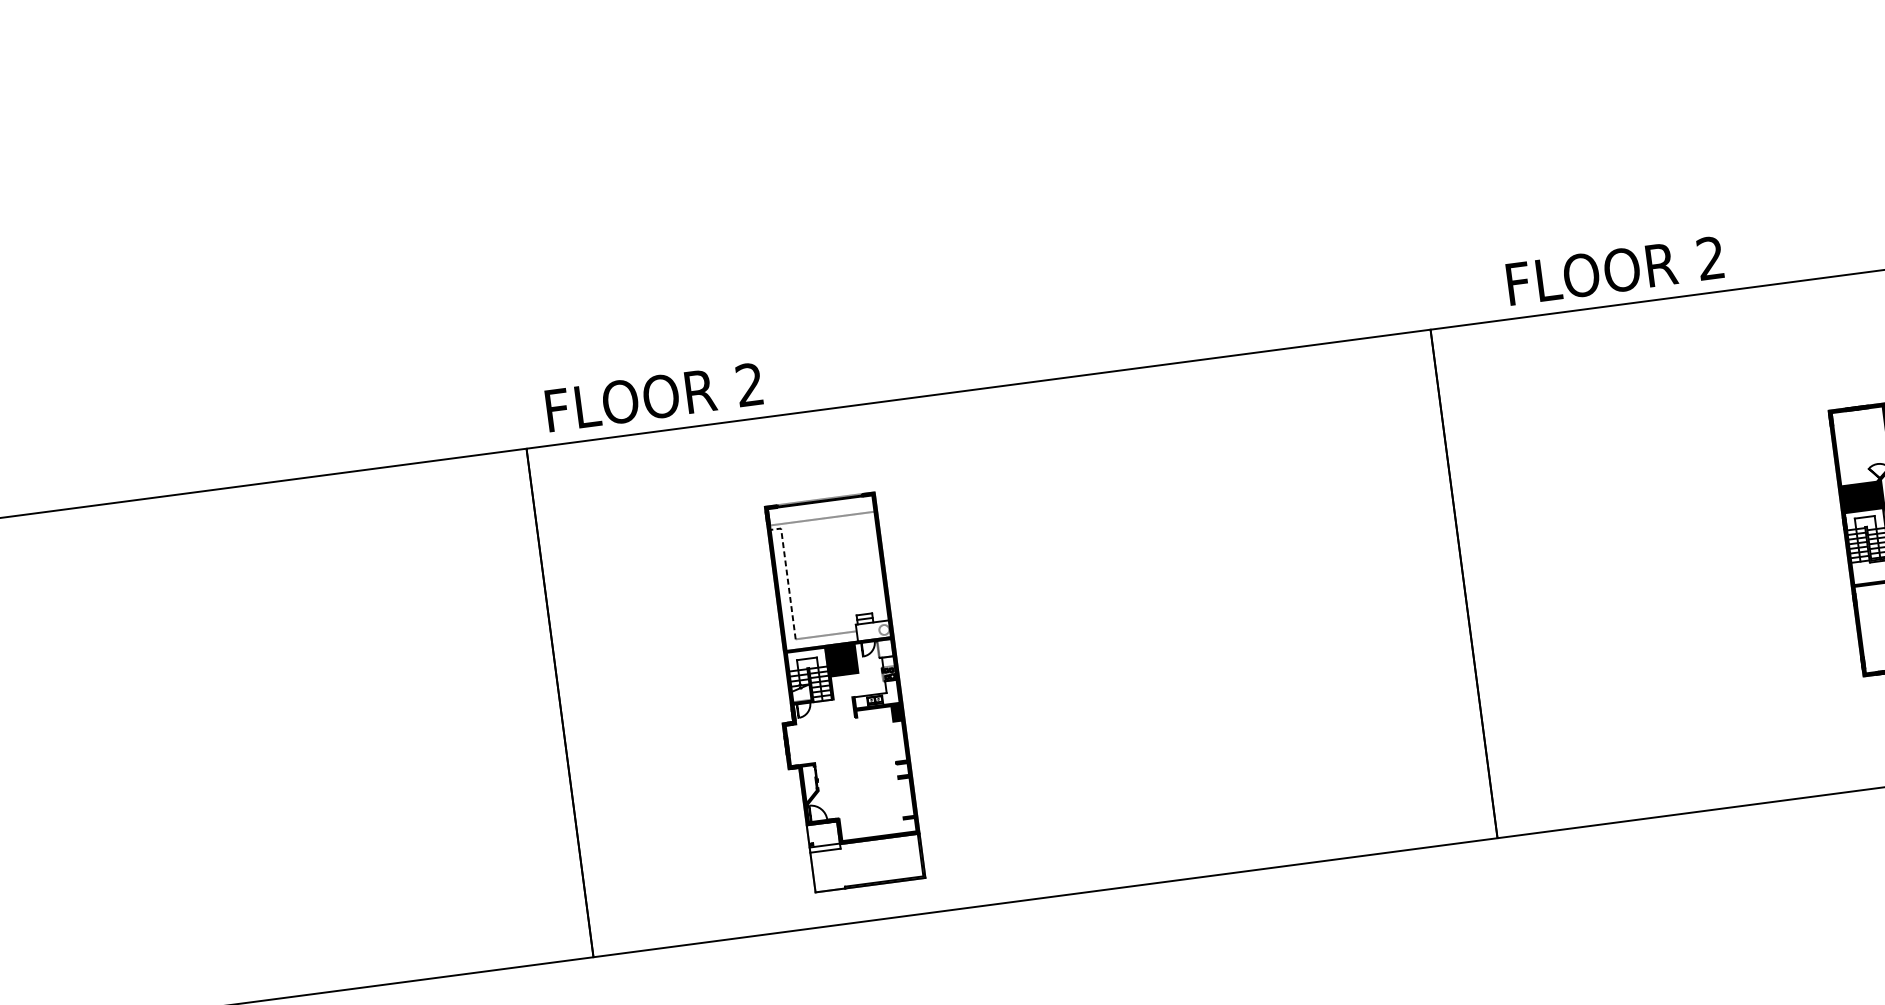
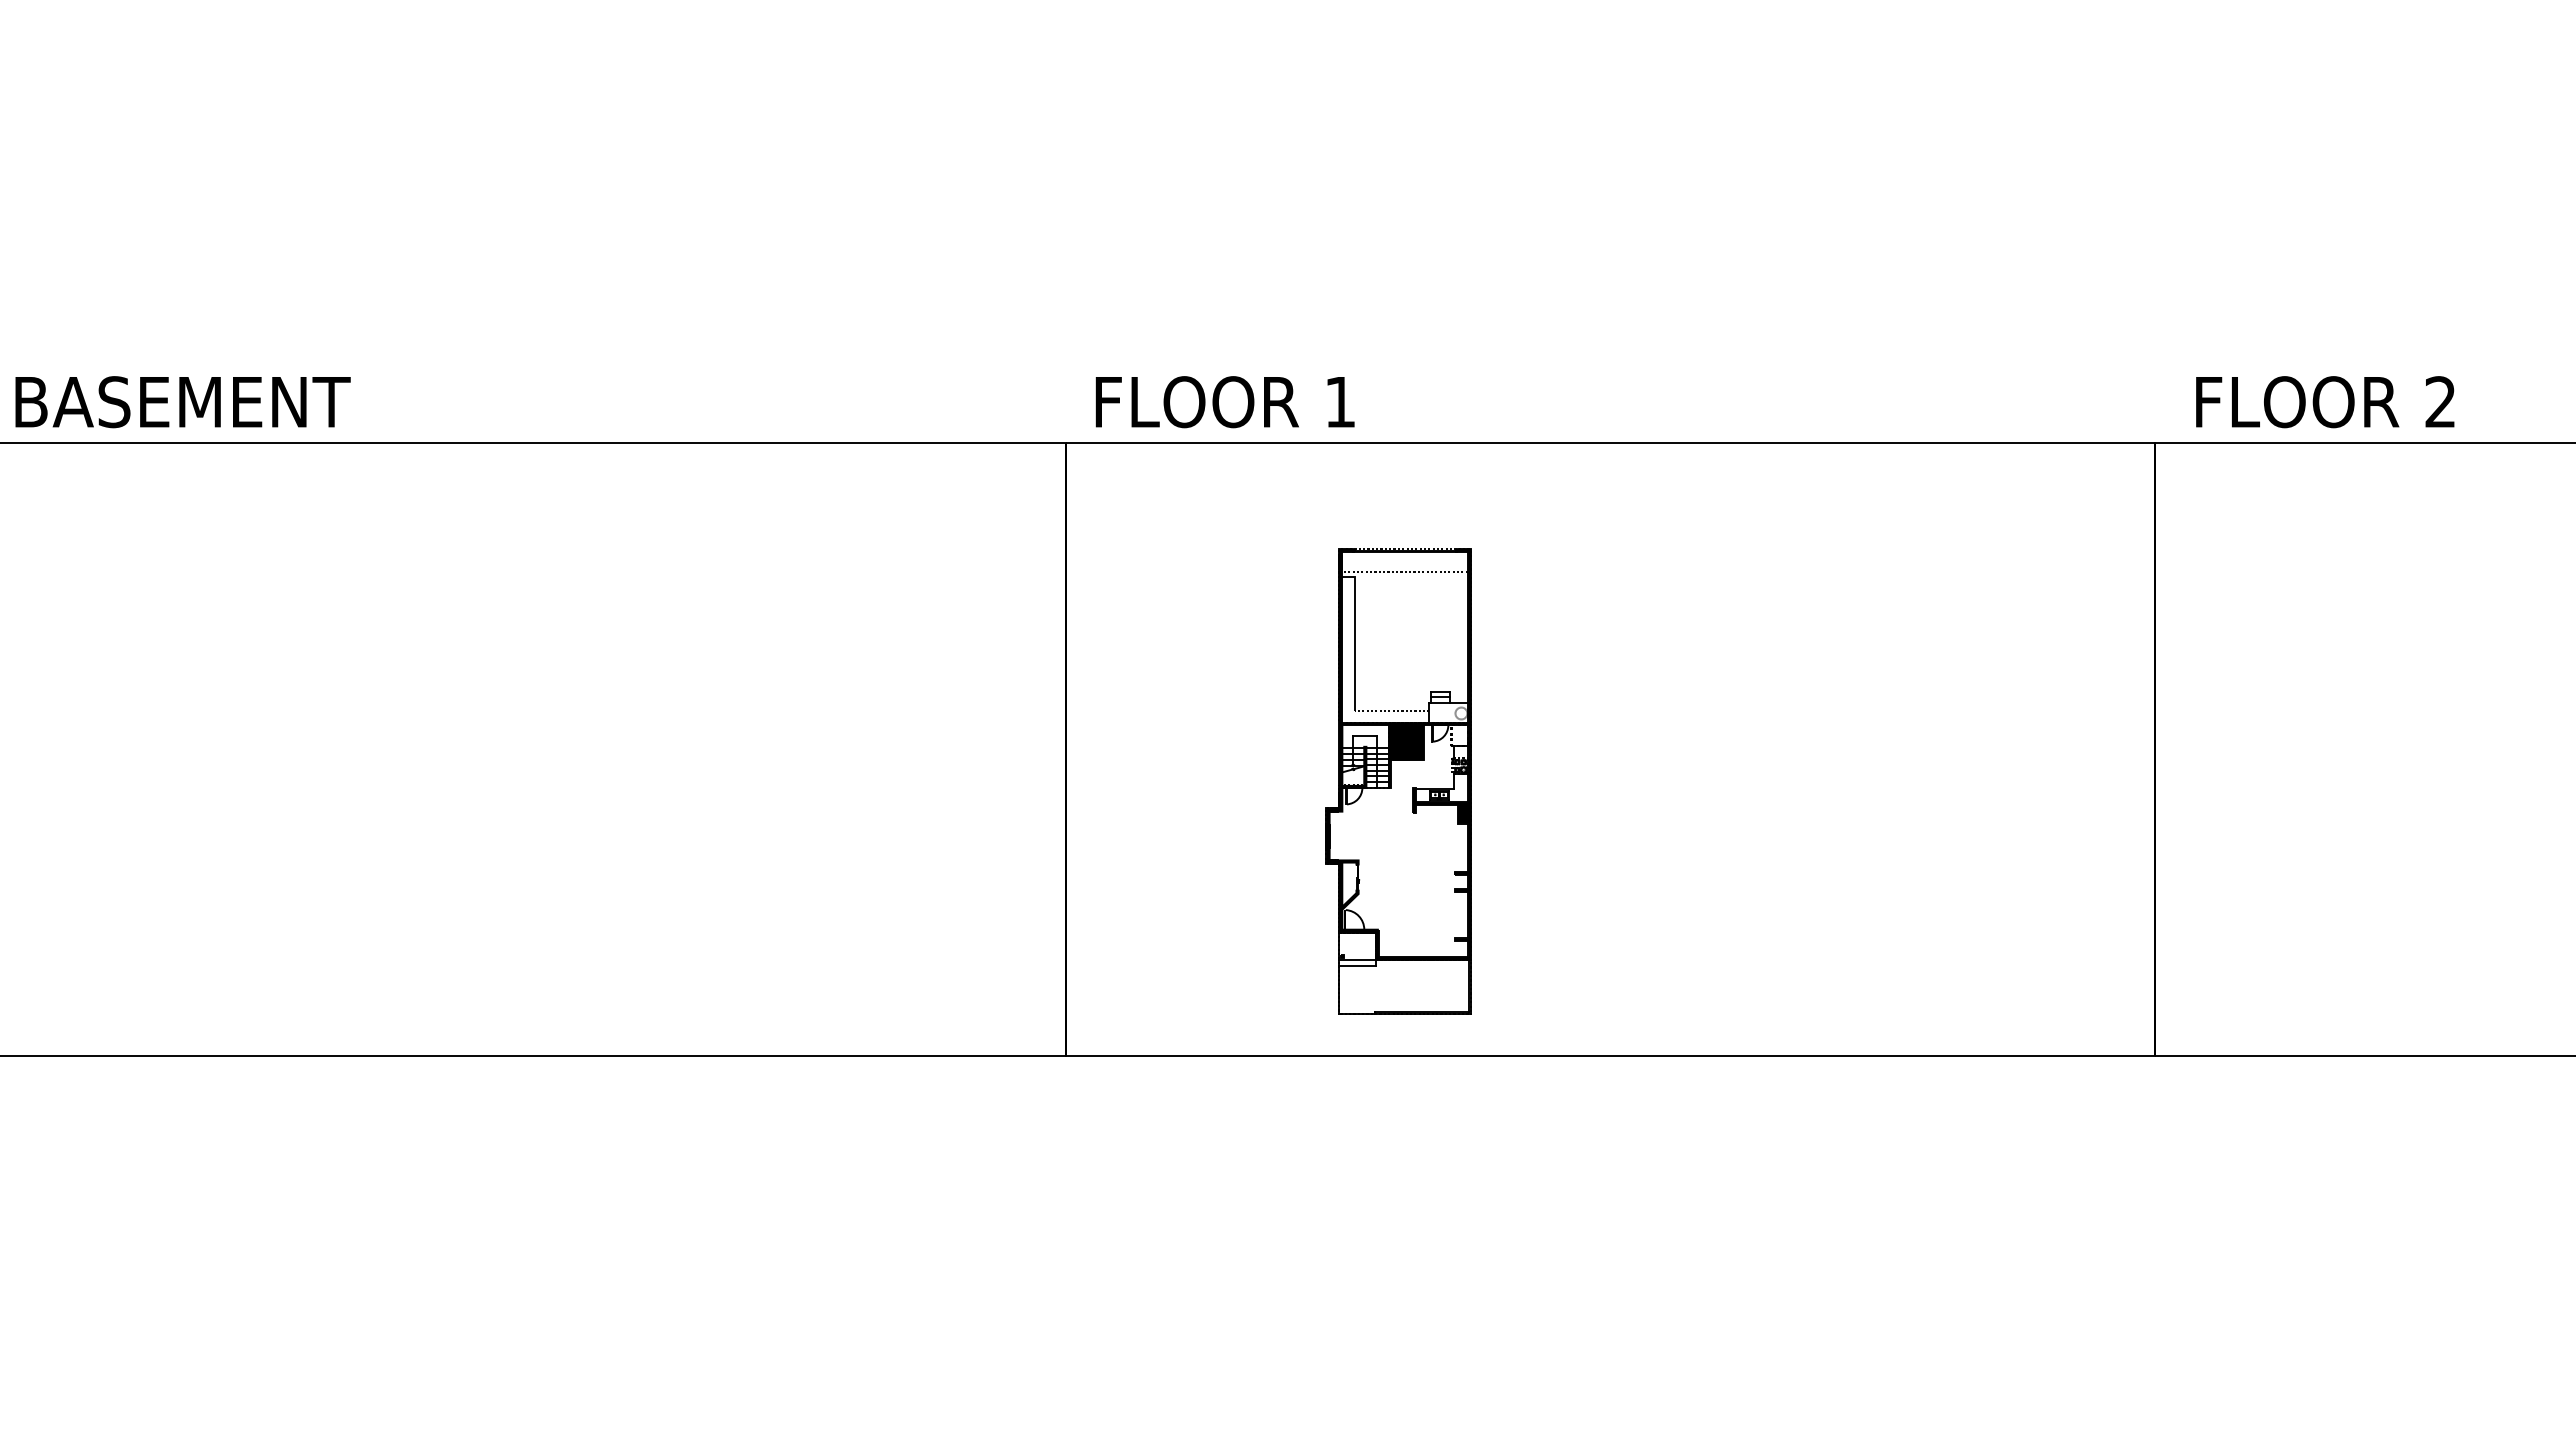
text: (1615, 271) -> (2325, 402), moved
text: (749, 384) -> (1339, 401), 2 -> 1
line: (787, 578) -> (1354, 637), dashed -> solid

